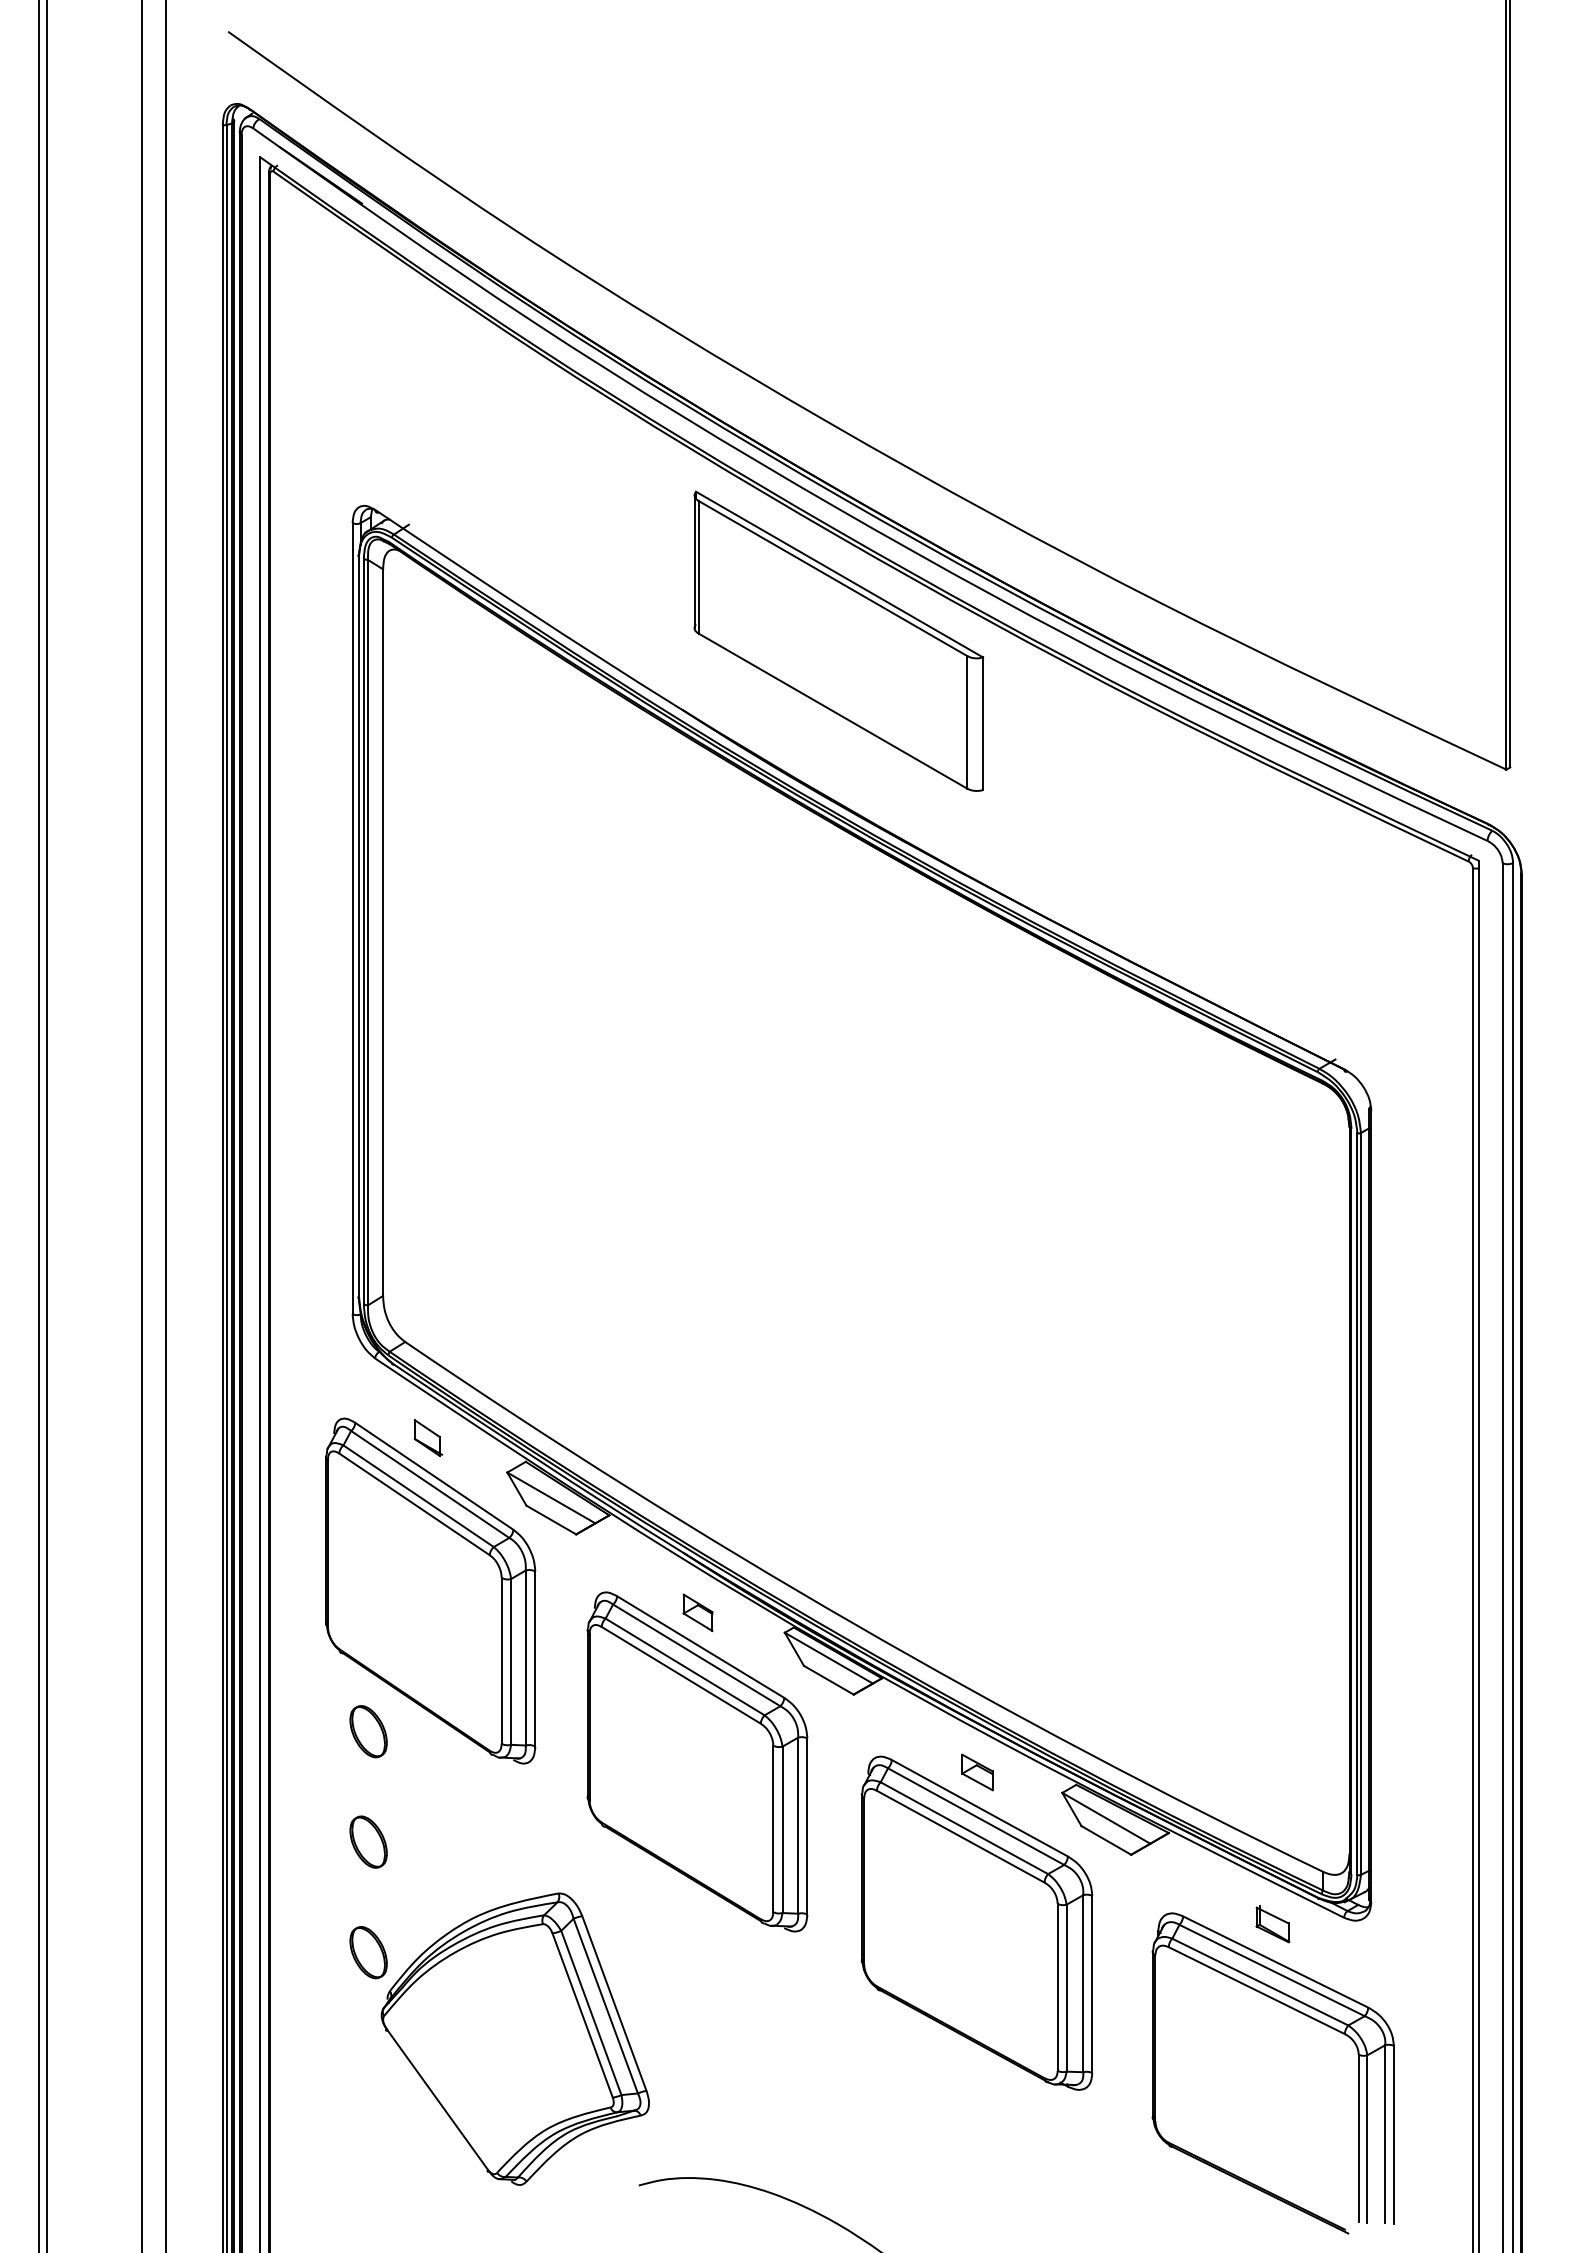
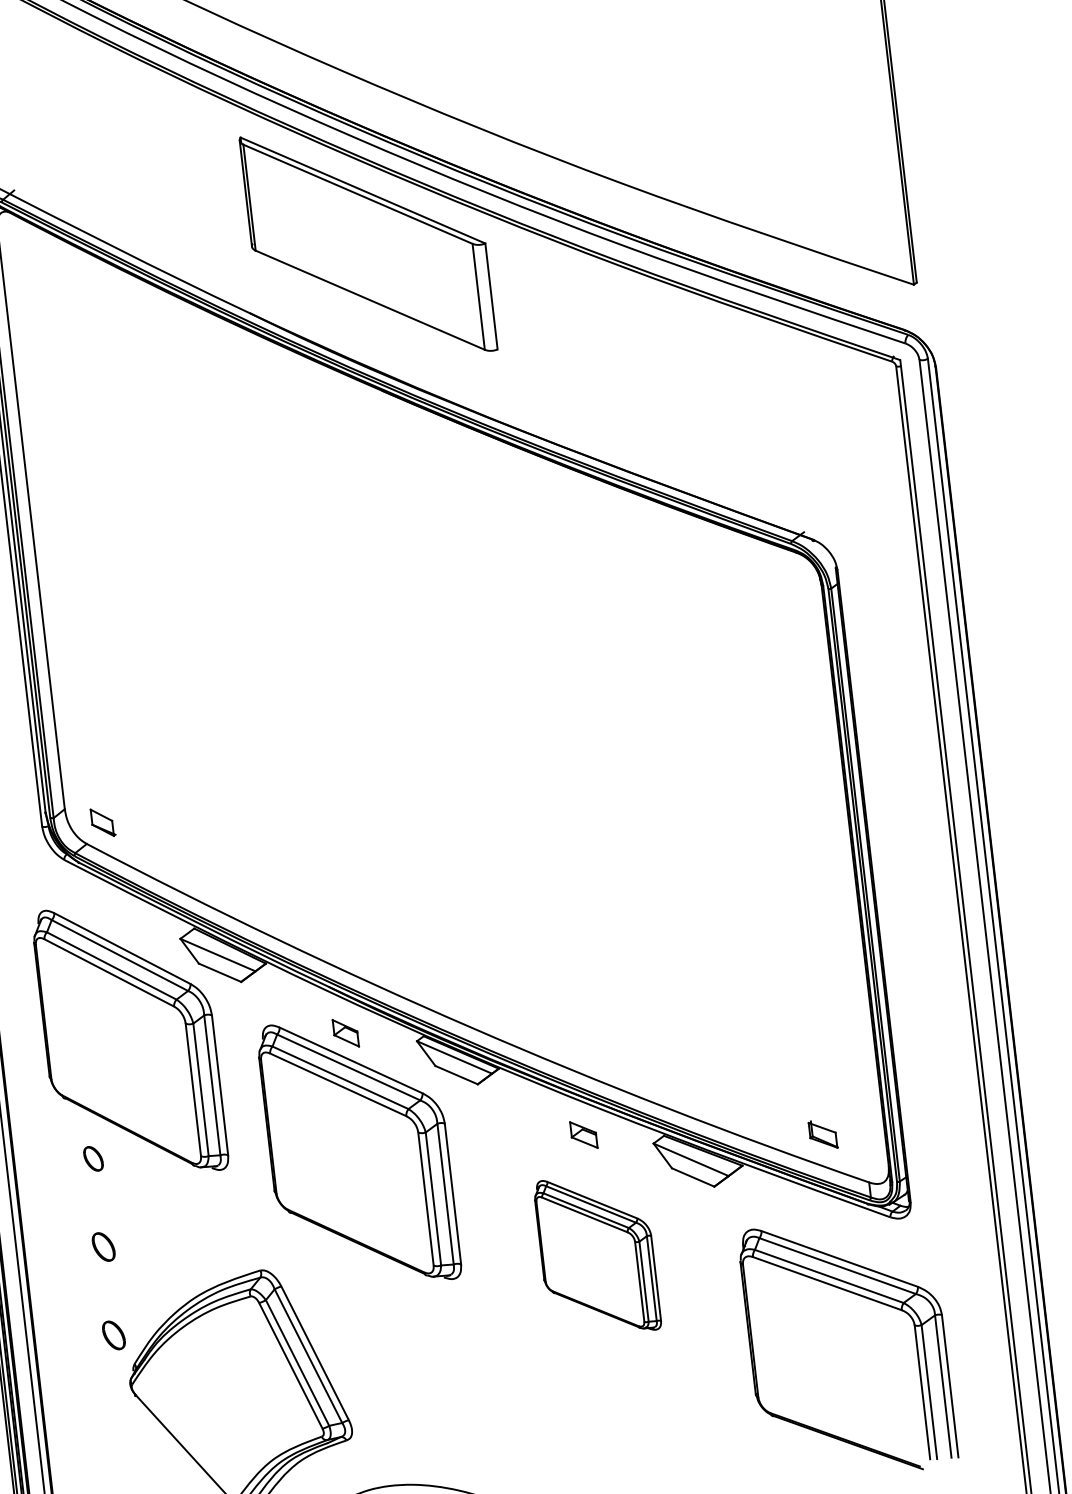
part: (428, 1437) -> (103, 822), moved
part: (368, 1731) -> (93, 1158), size x0.6
part: (368, 1841) -> (103, 1246), size x0.7
part: (976, 1922) -> (597, 1255), size x0.6
part: (1272, 1924) -> (822, 1134), moved
part: (368, 1952) -> (113, 1335), size x0.7

